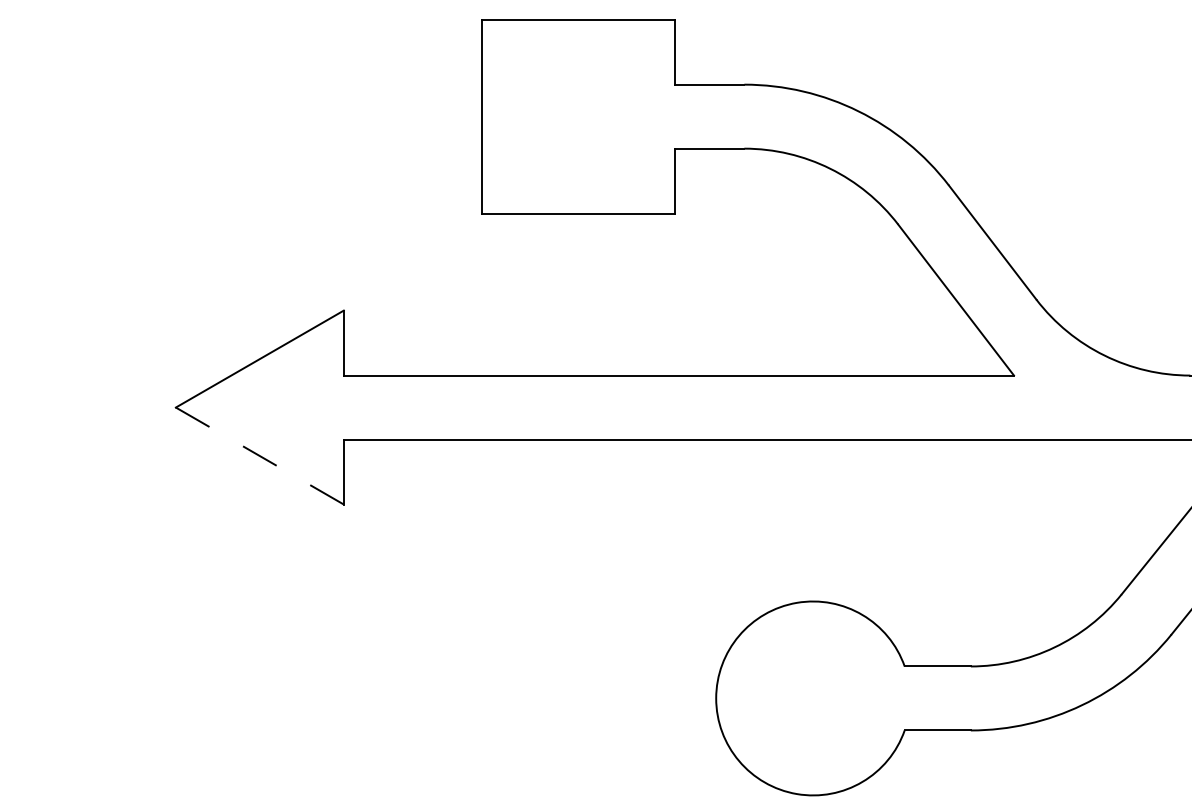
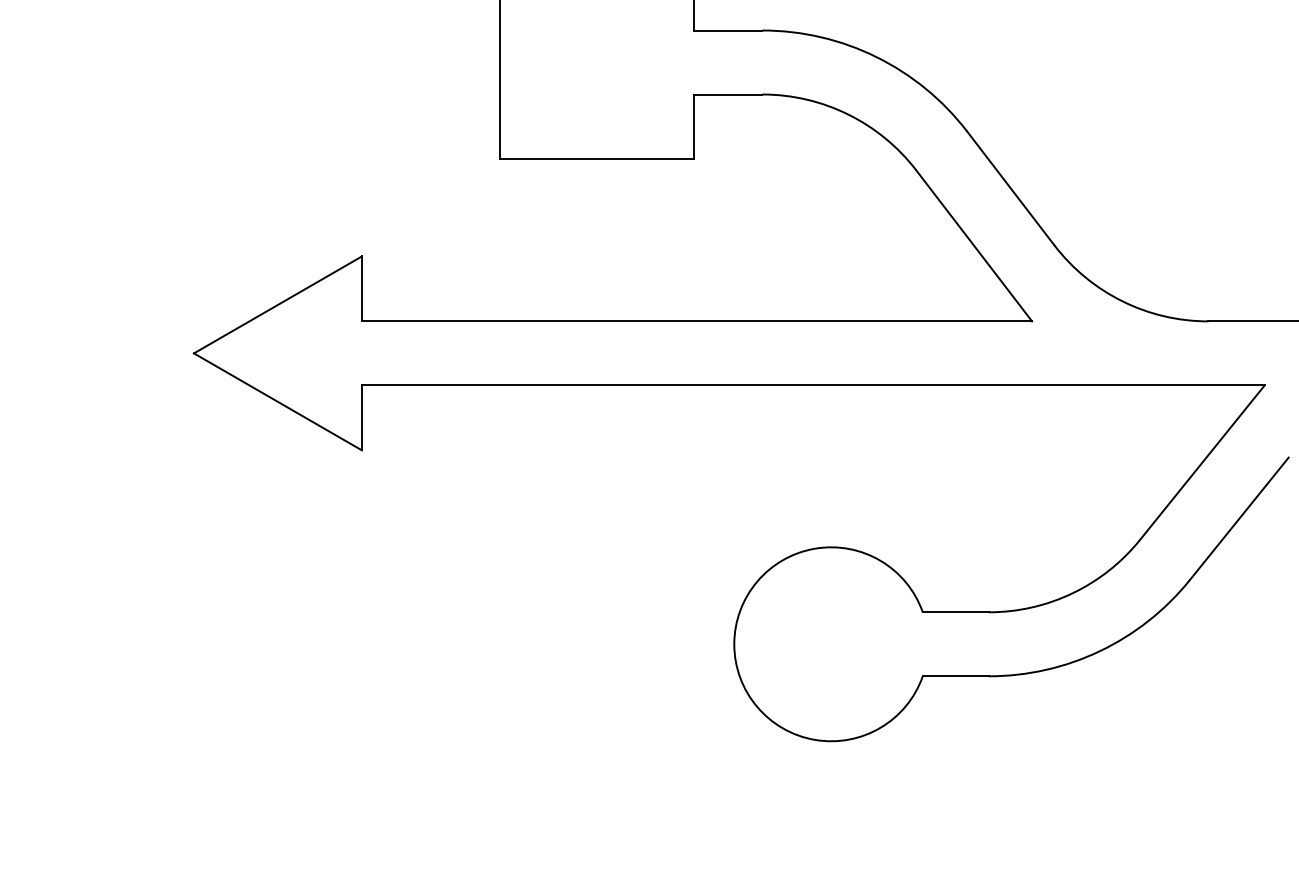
line: (259, 455) -> (277, 401), dashed -> solid

